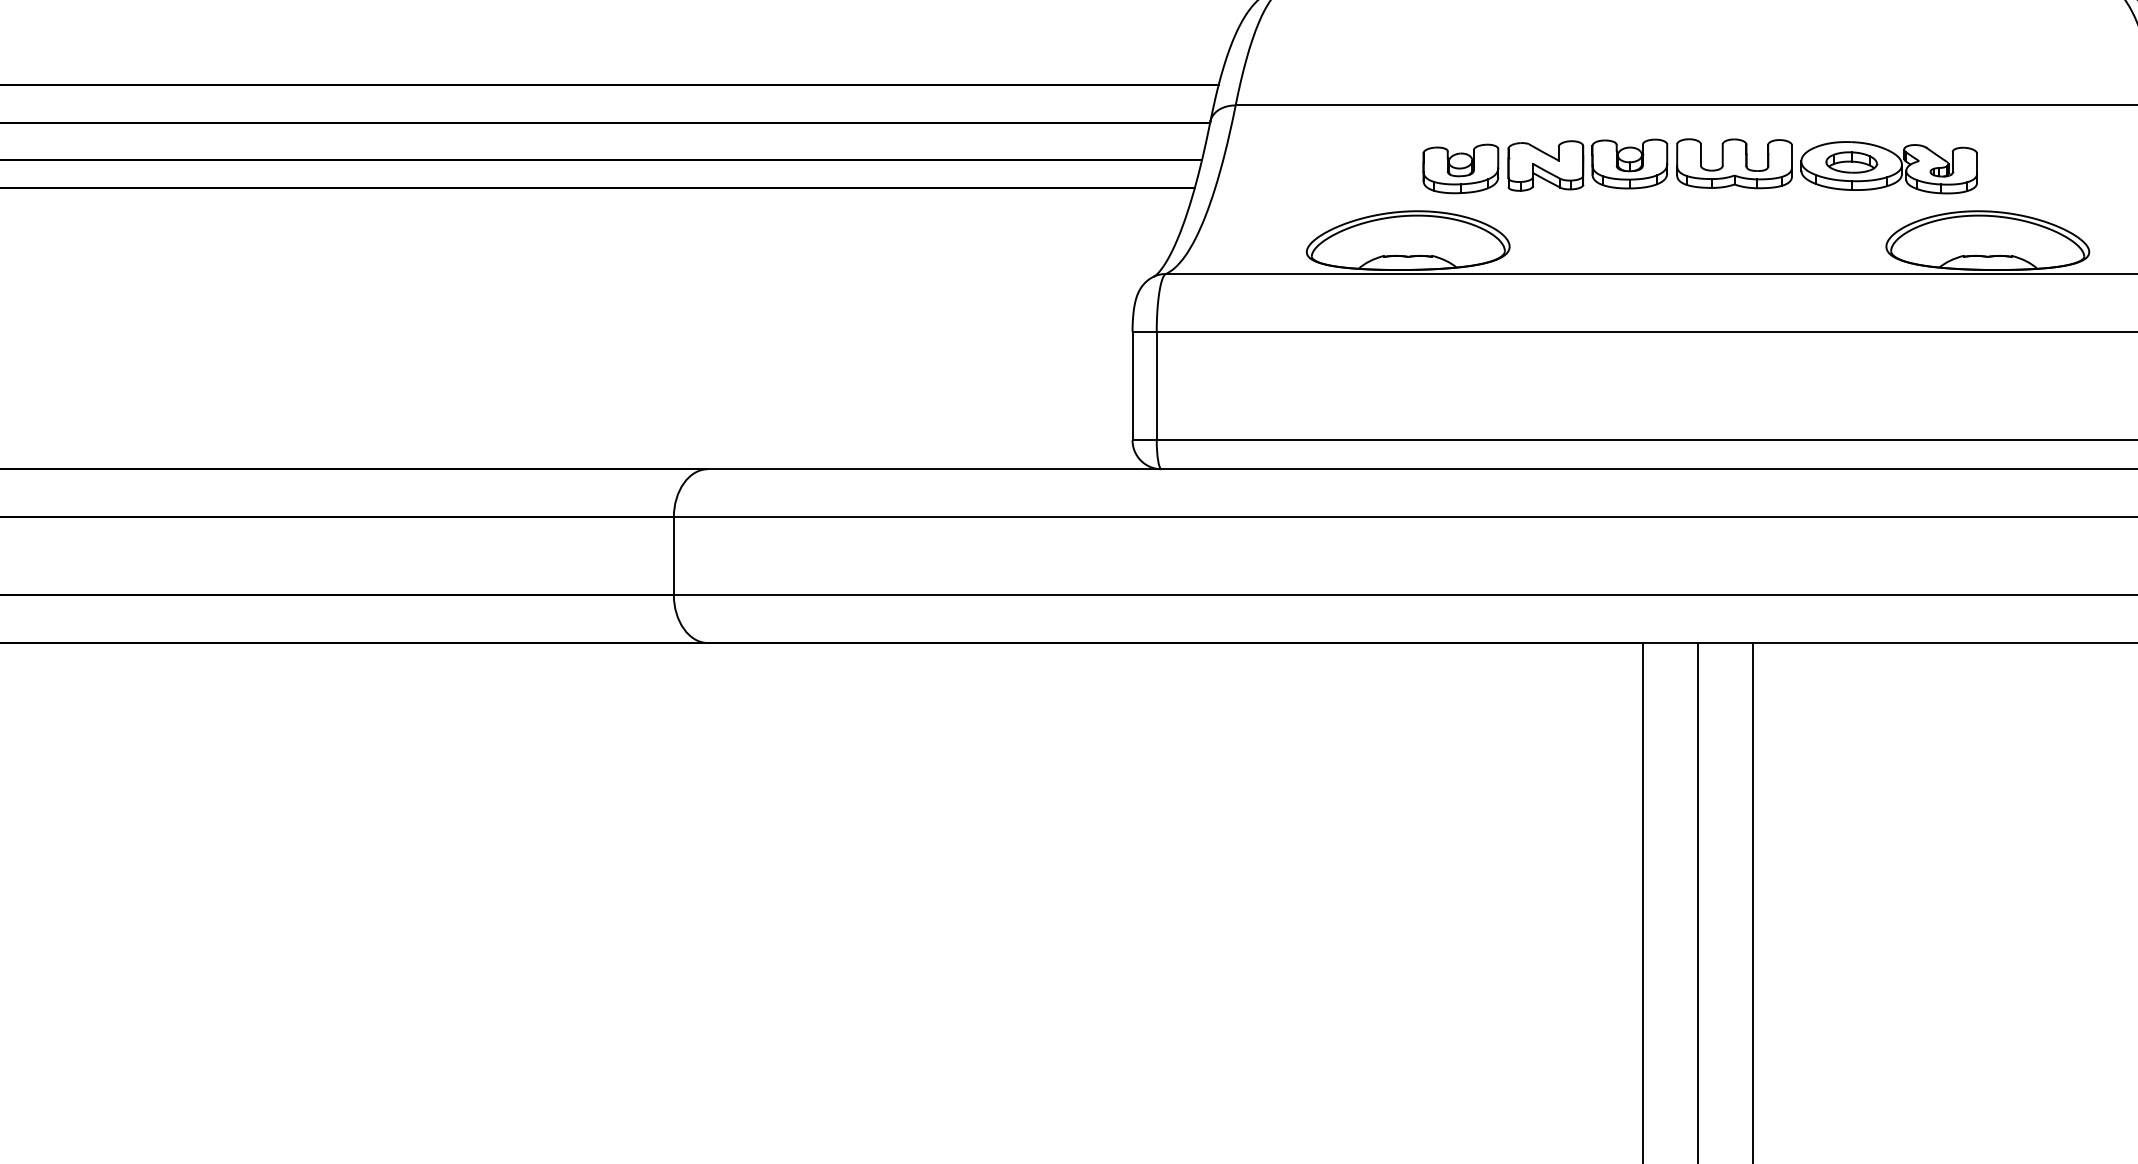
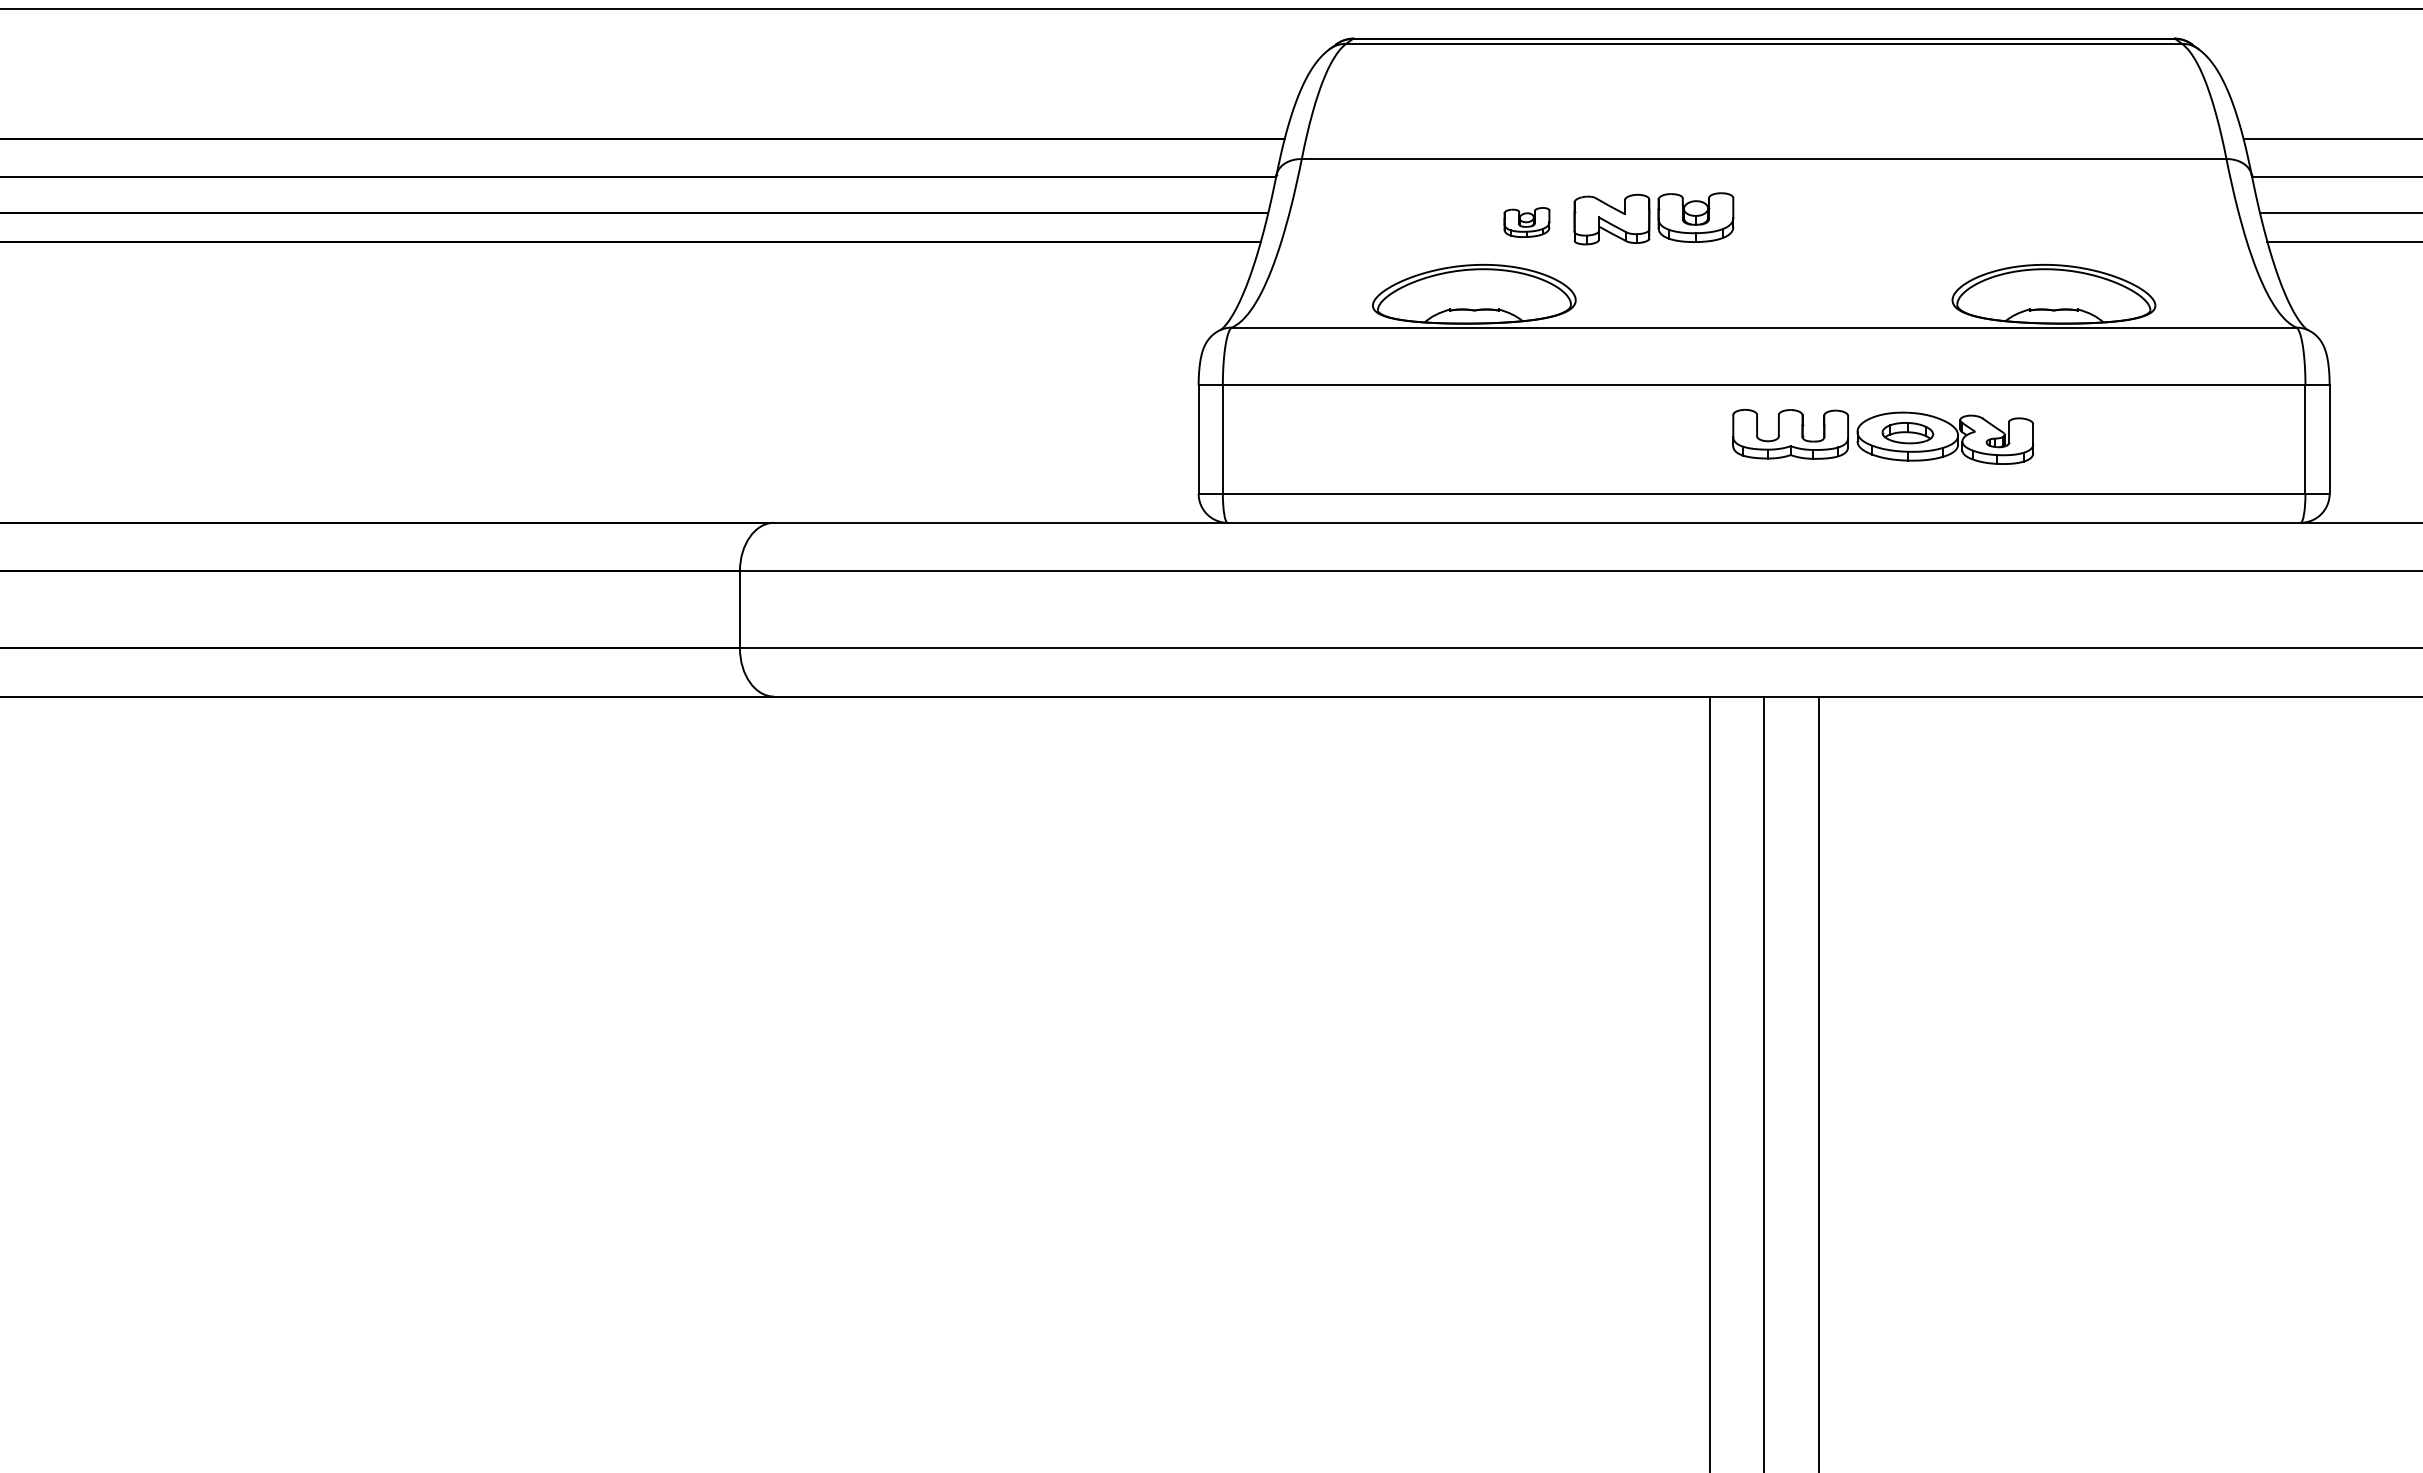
part: (1827, 165) -> (1883, 436), moved
part: (1460, 168) -> (1526, 222), size x0.6

